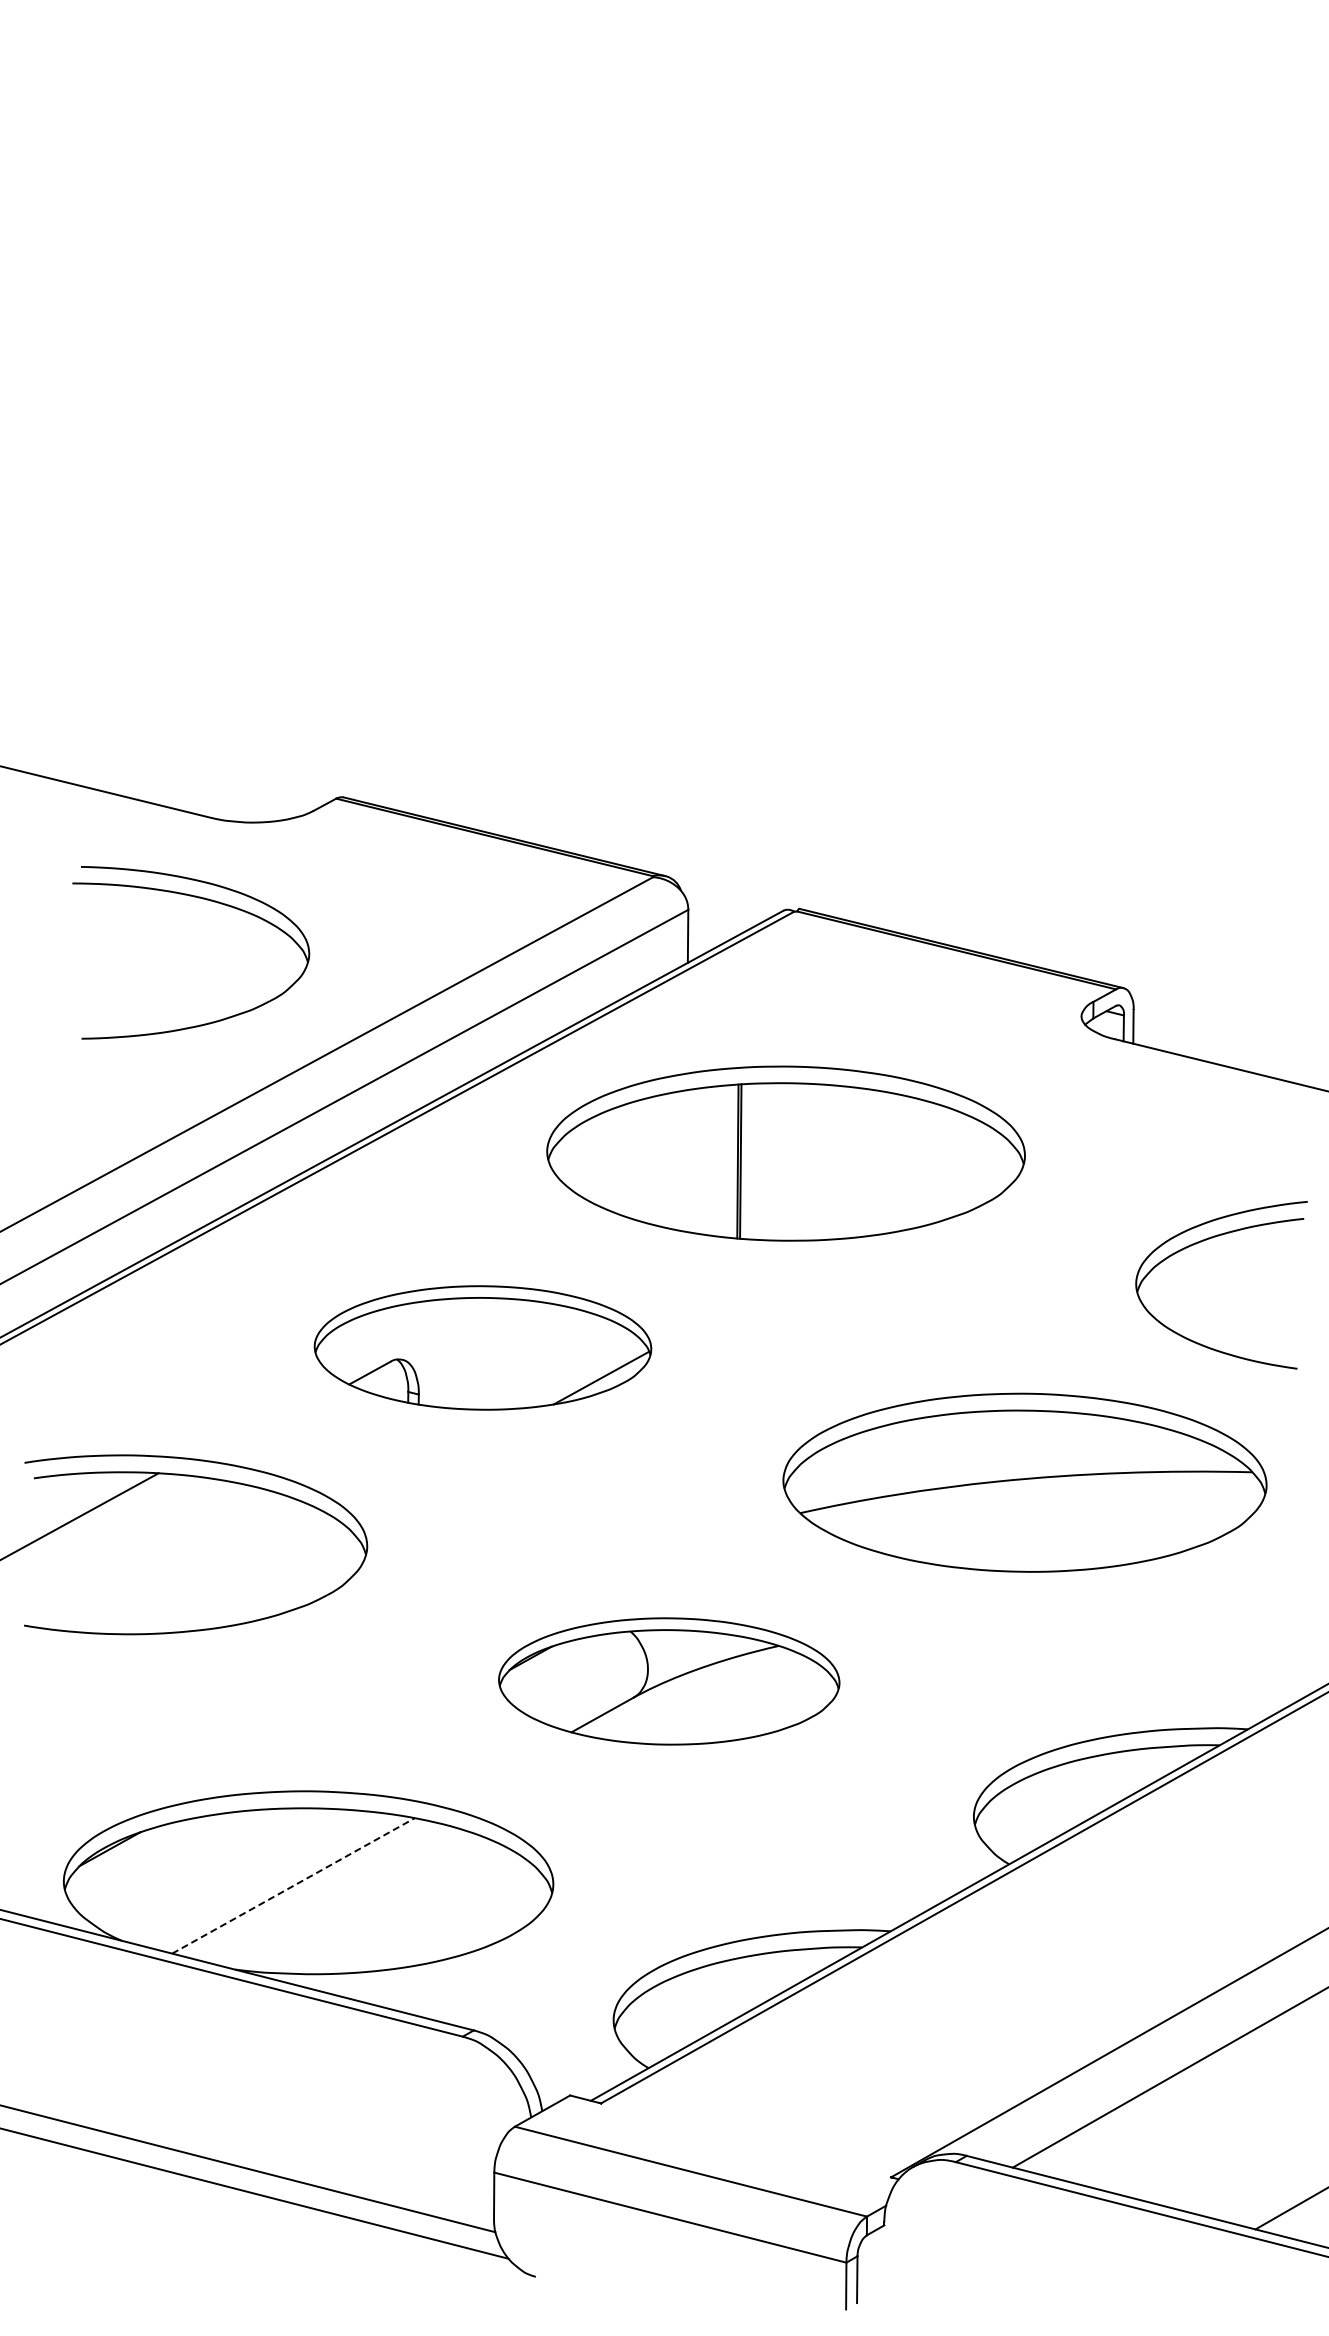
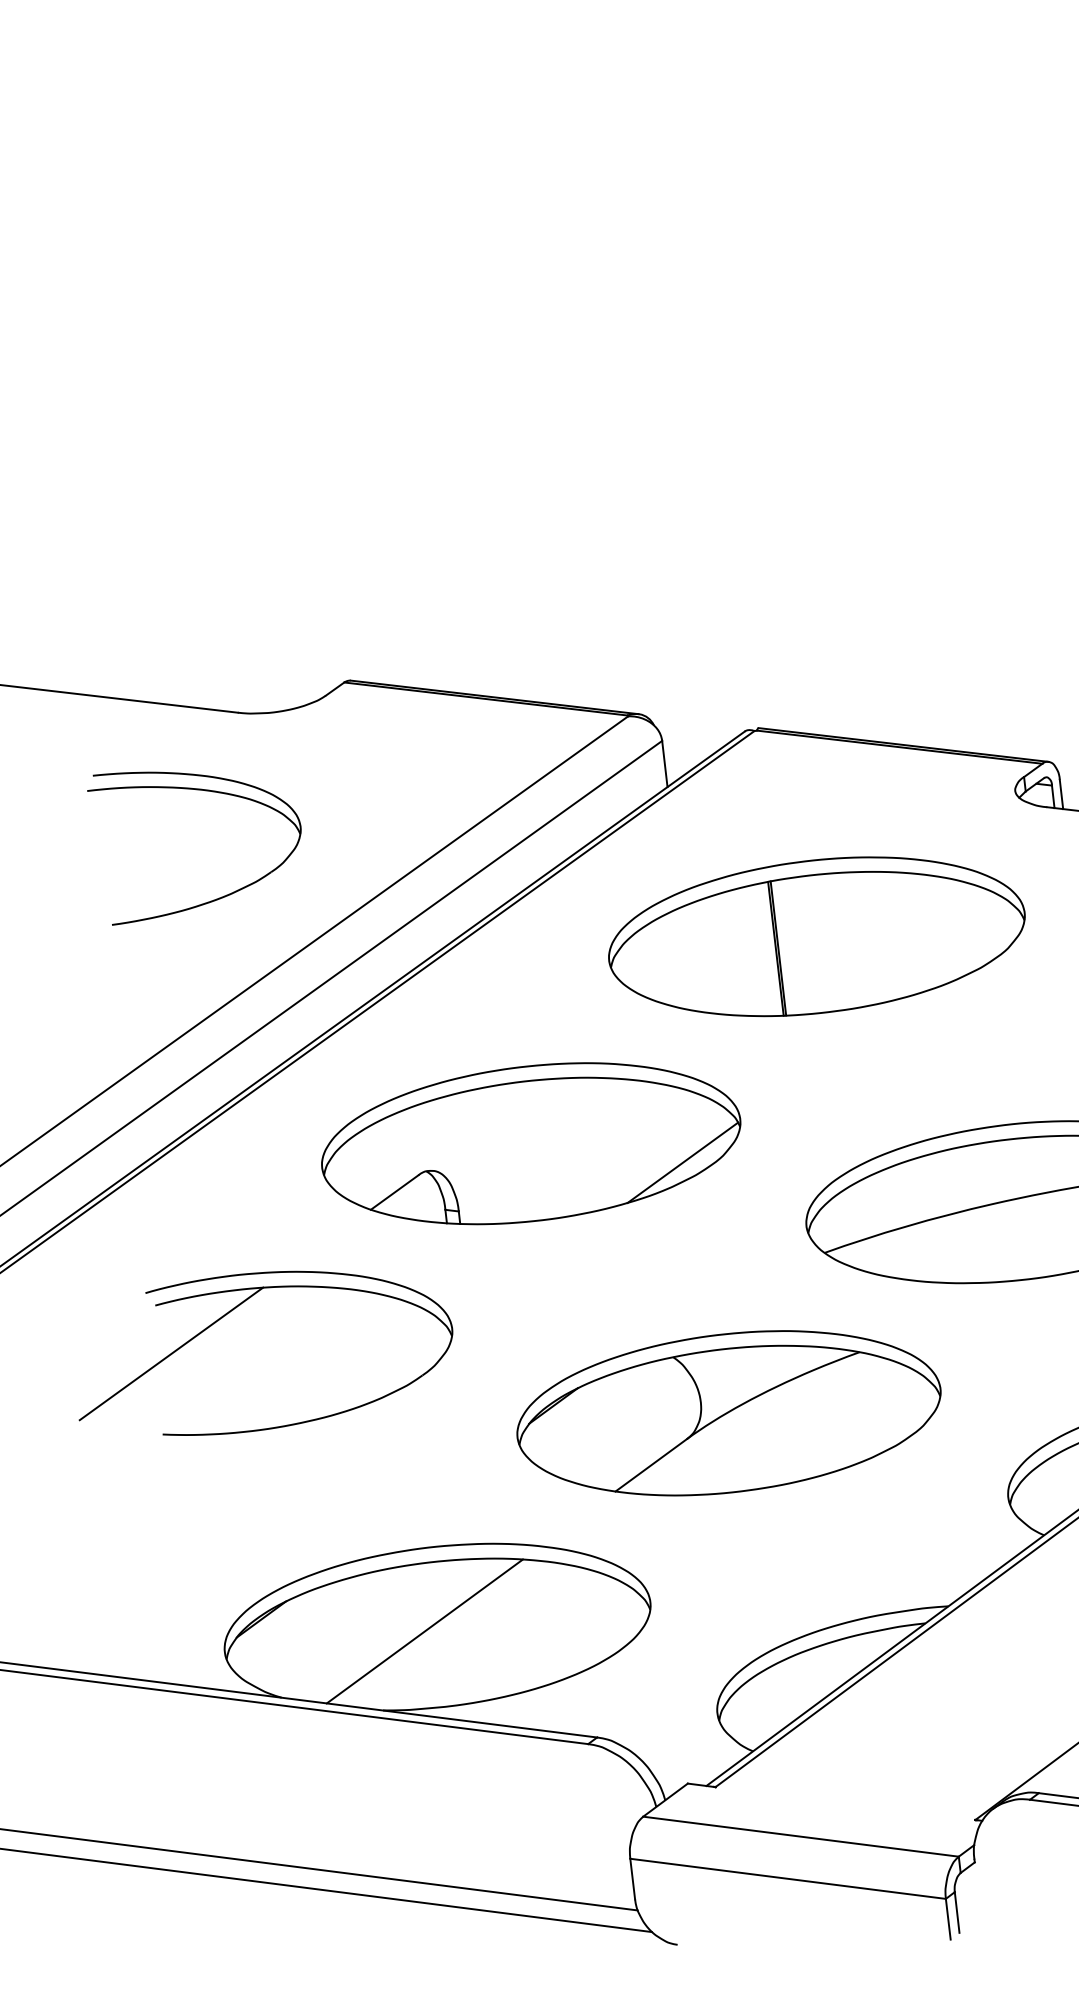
part: (206, 900) -> (205, 791), moved
part: (785, 1153) -> (816, 936), moved
part: (482, 1347) -> (530, 1143), size x1.43
part: (669, 1681) -> (729, 1413), size x1.43
line: (293, 1885) -> (424, 1631), dashed -> solid

